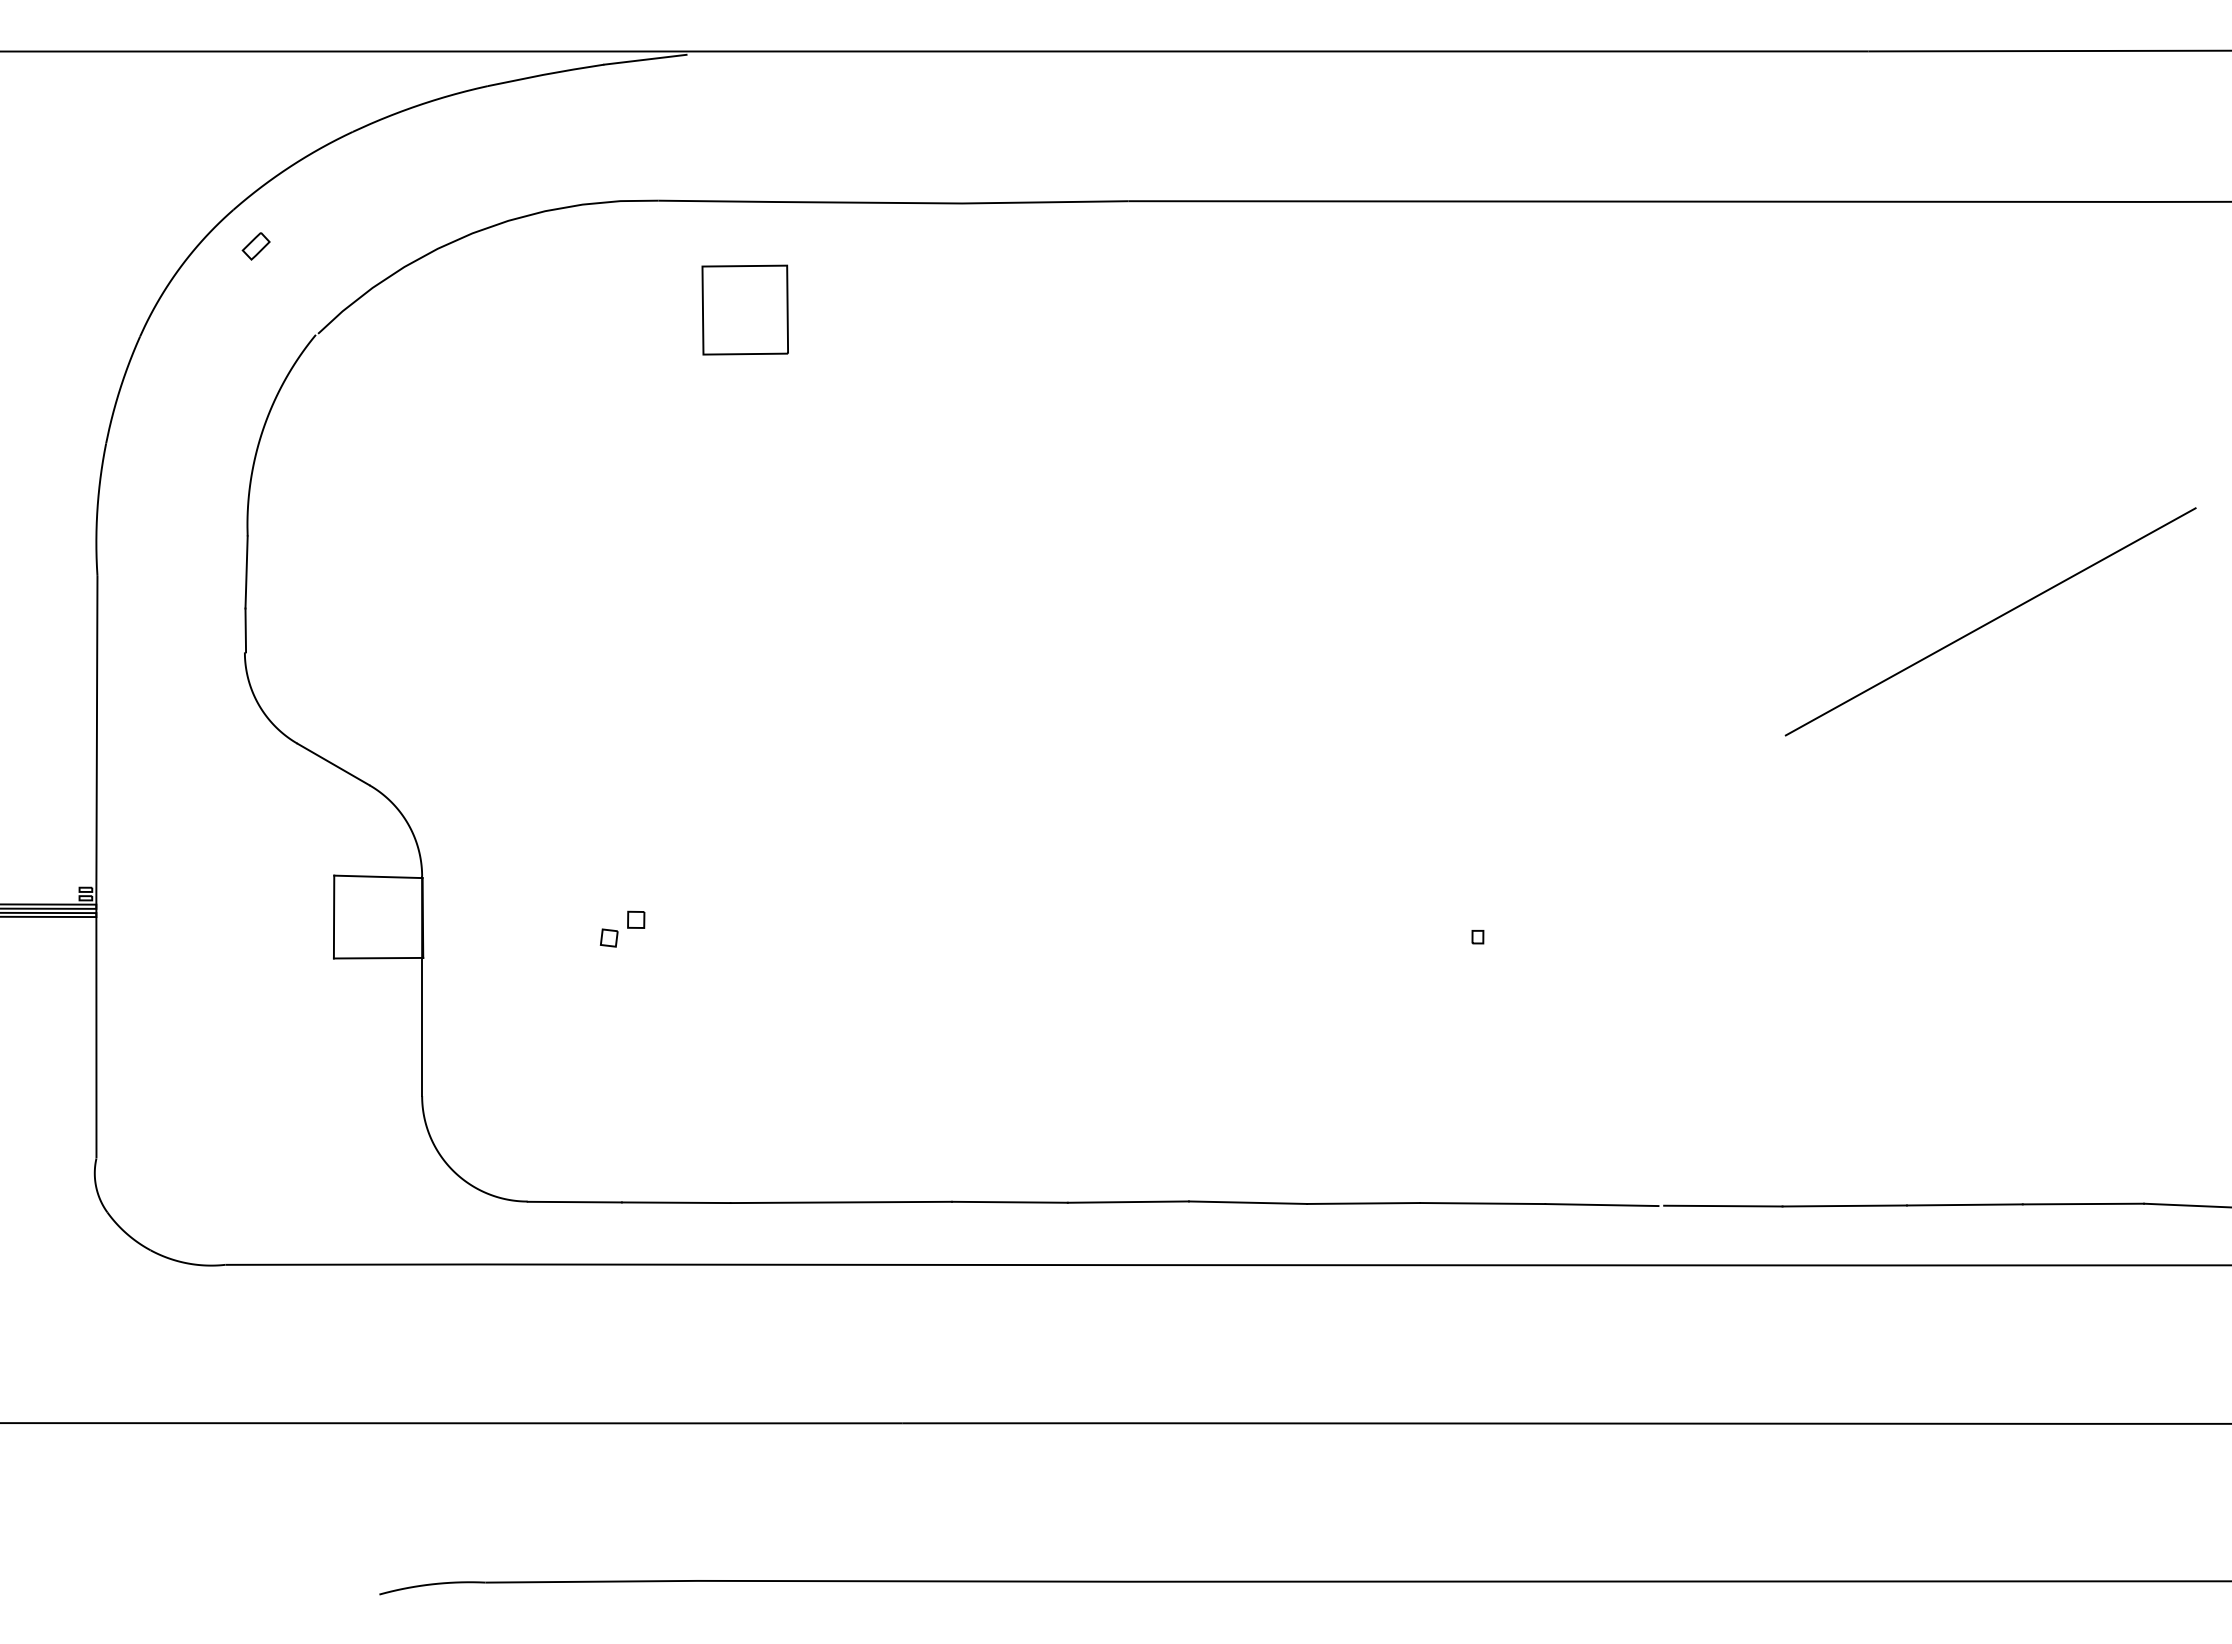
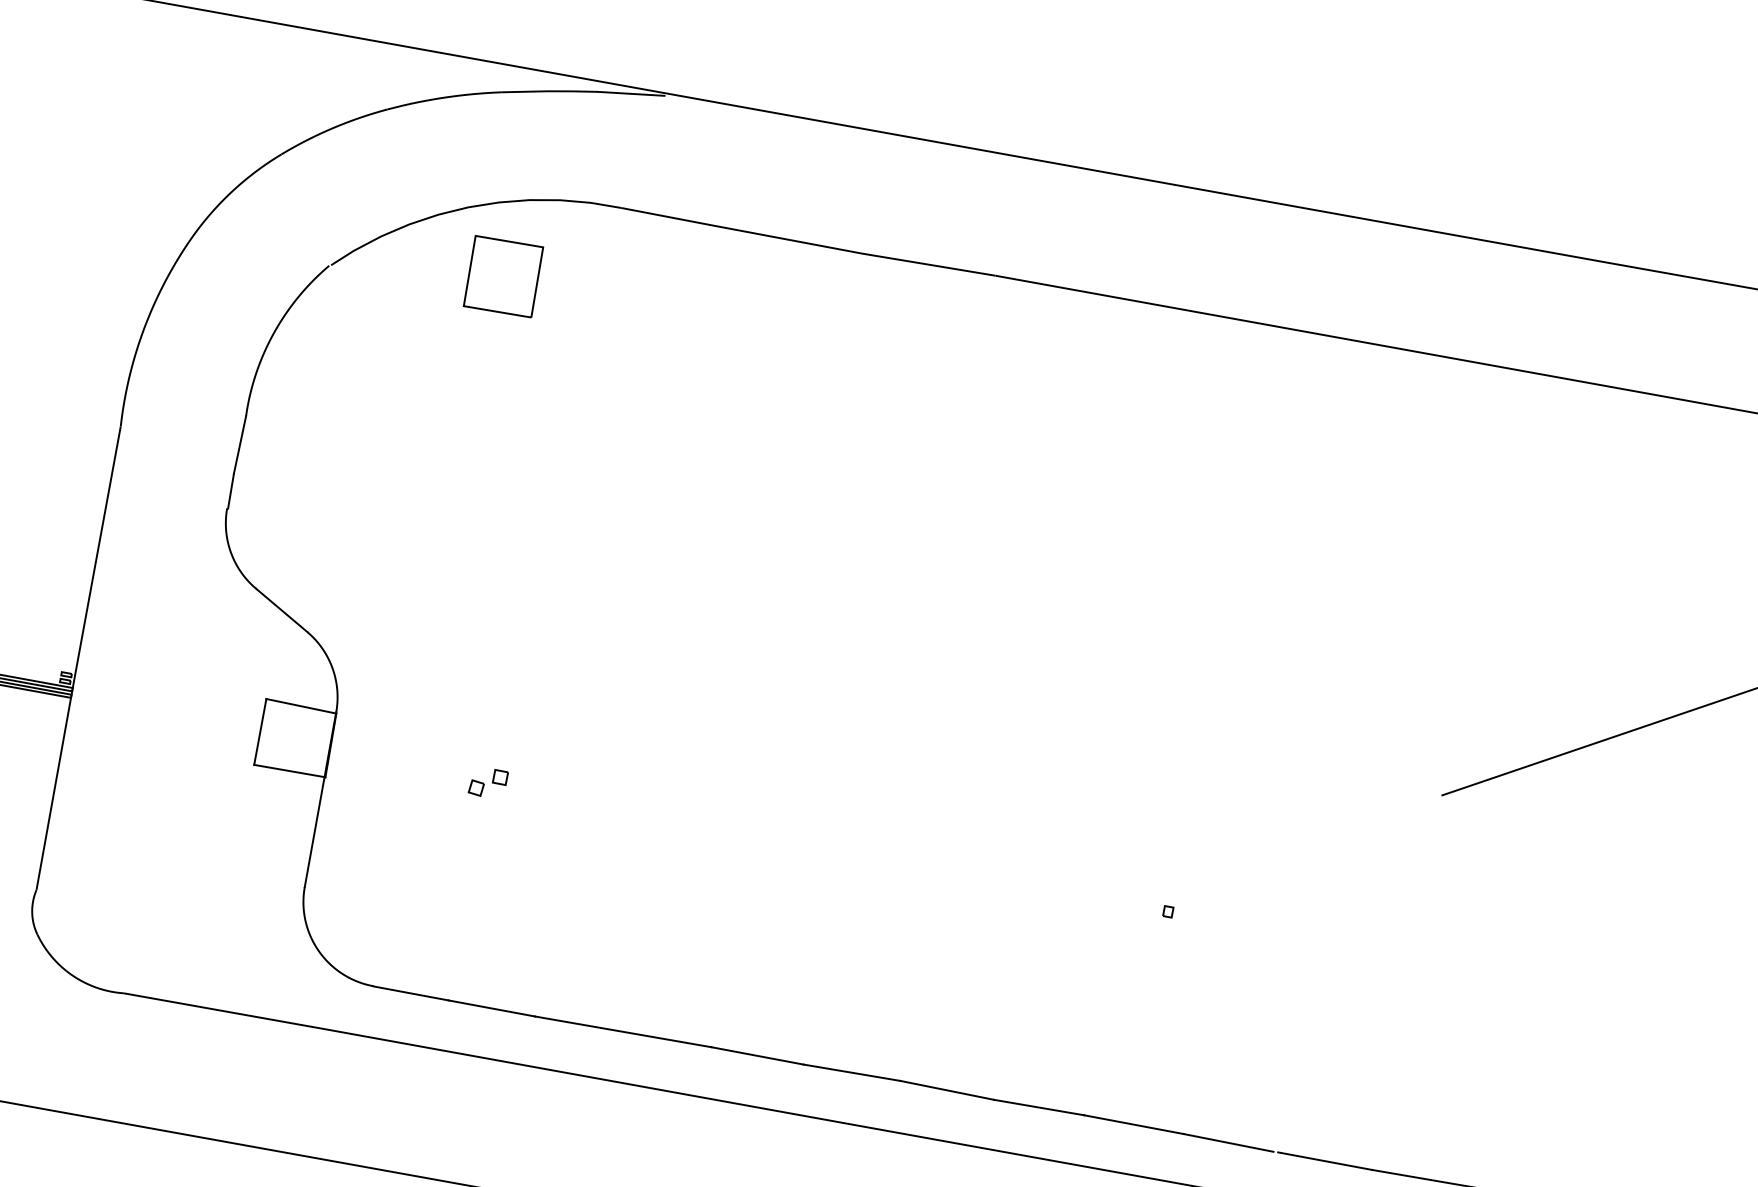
part: (255, 246) -> (293, 186), removed
part: (744, 309) -> (502, 276), moved

